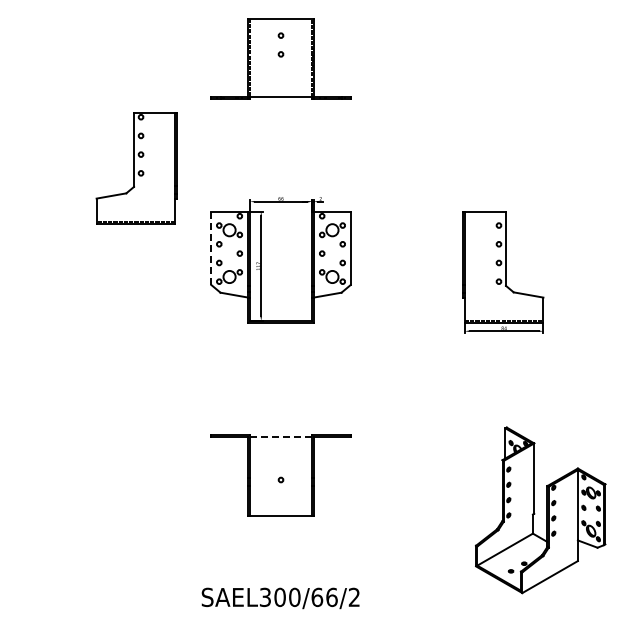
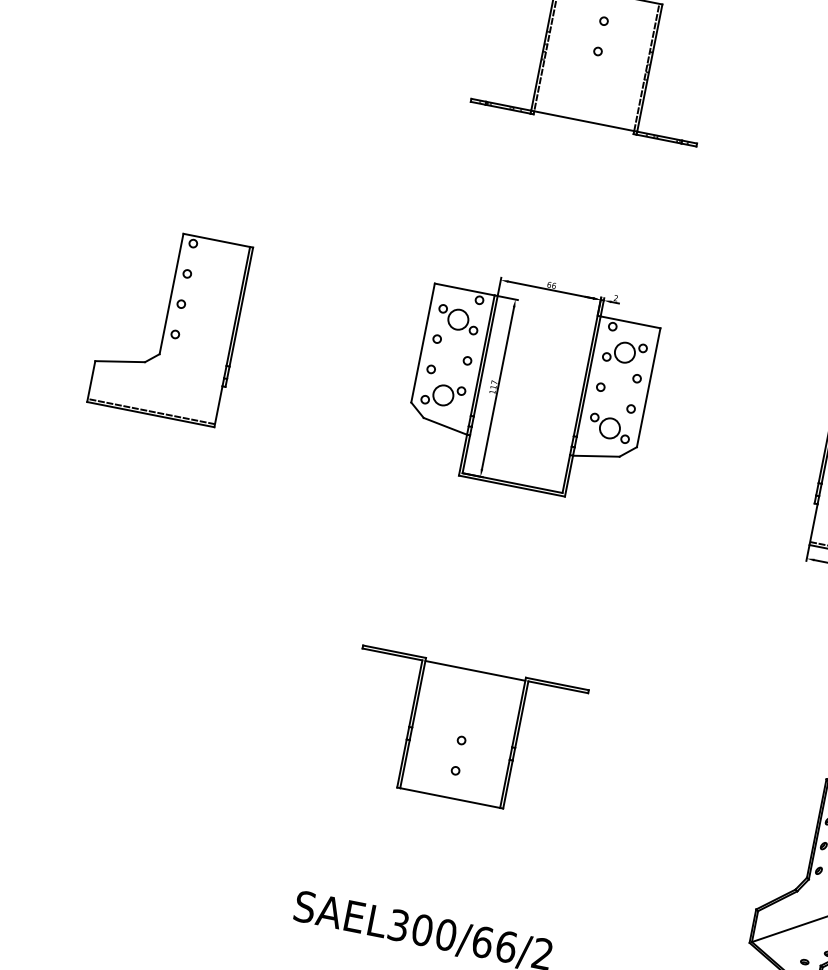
part: (136, 168) -> (169, 325), moved
line: (211, 248) -> (423, 343), dashed -> solid
line: (281, 436) -> (476, 670), dashed -> solid
circle: (280, 498) -> (454, 770), added

